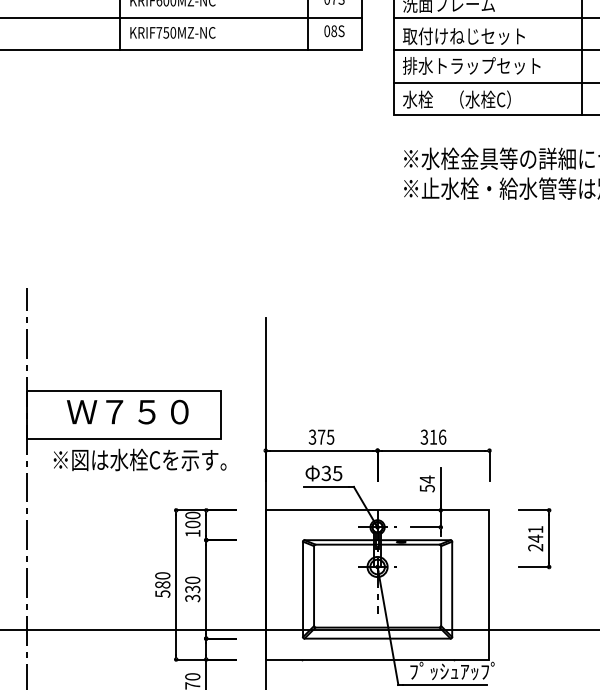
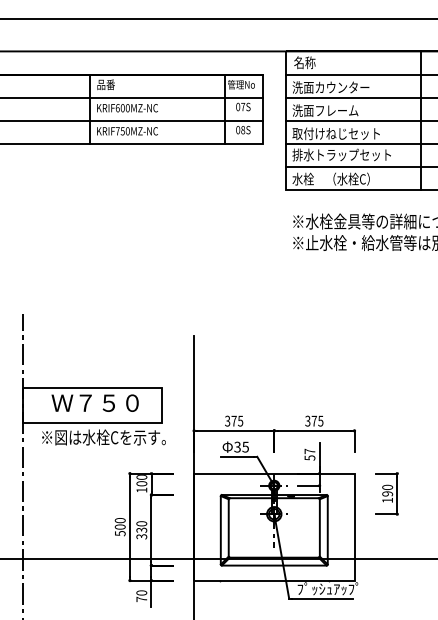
text: (437, 436) -> (317, 420), 316 -> 375
text: (426, 479) -> (309, 451), 54 -> 57
text: (535, 538) -> (387, 493), 241 -> 190
text: (163, 584) -> (120, 526), 580 -> 500

